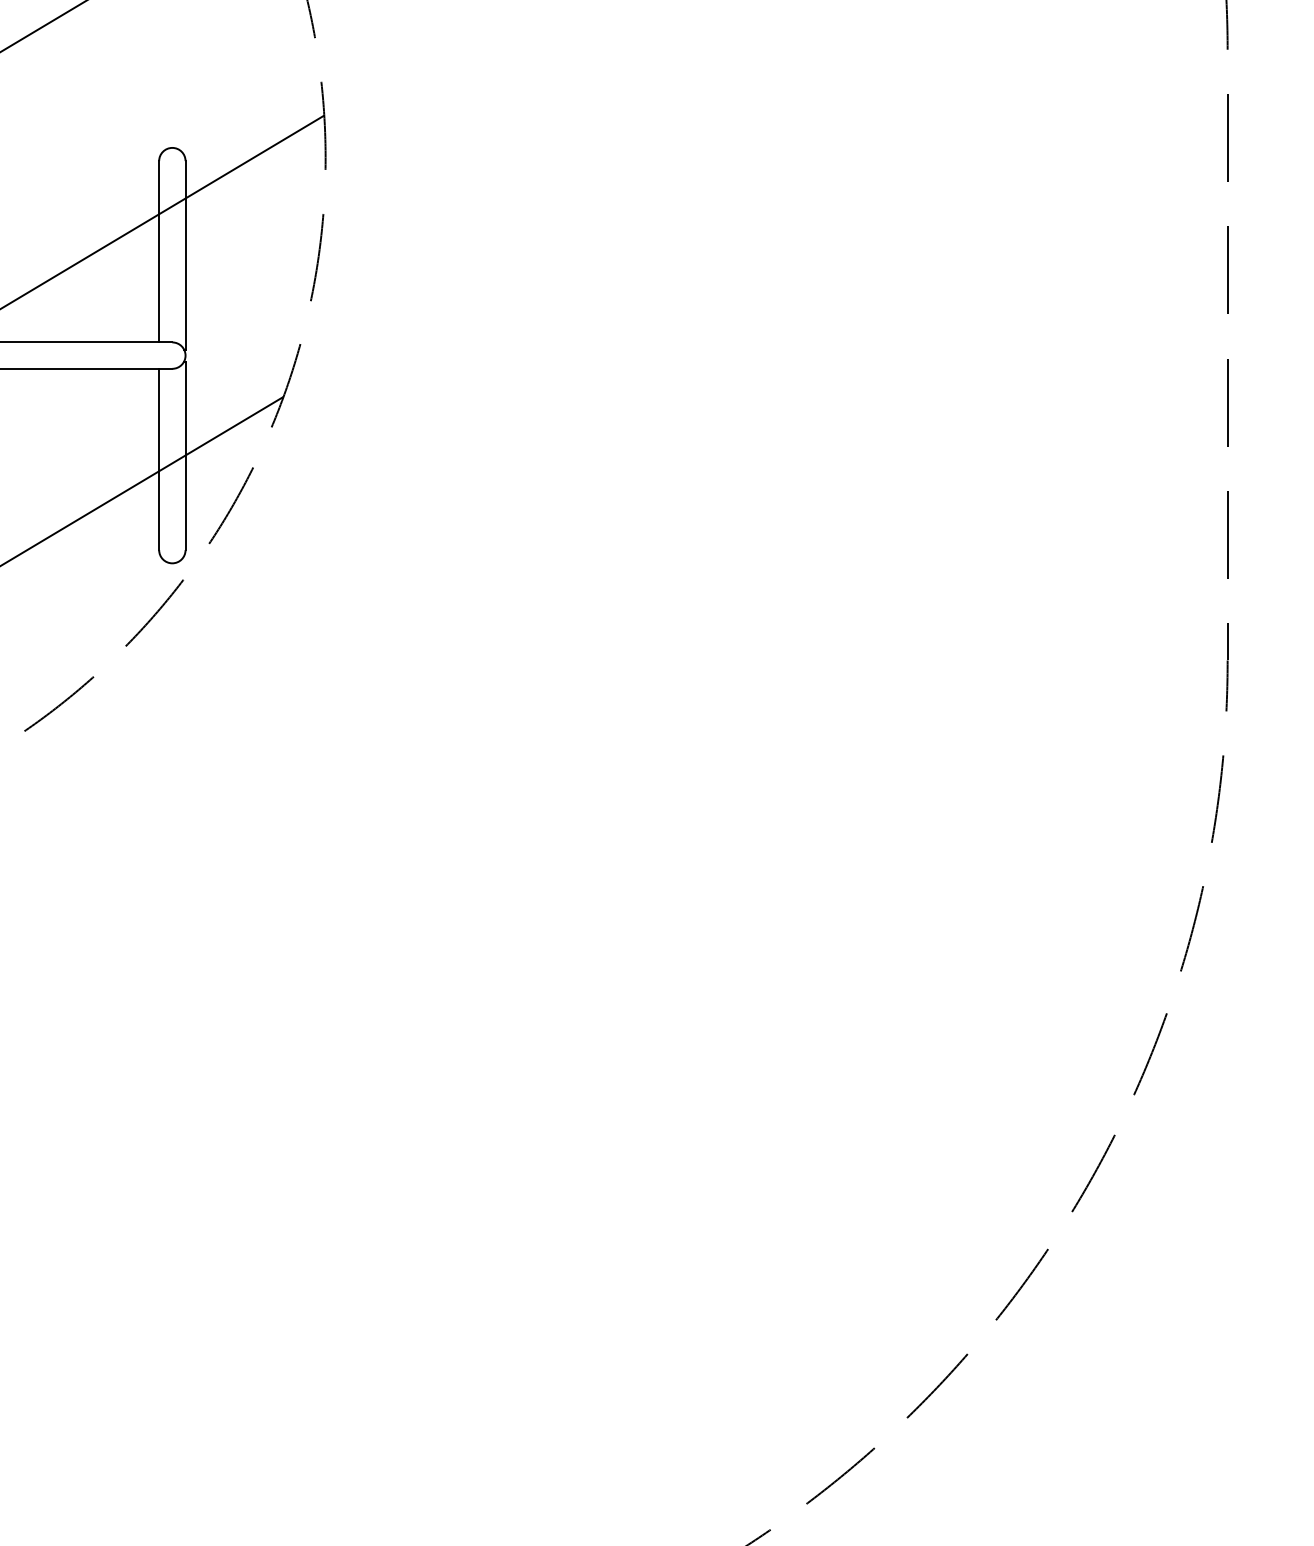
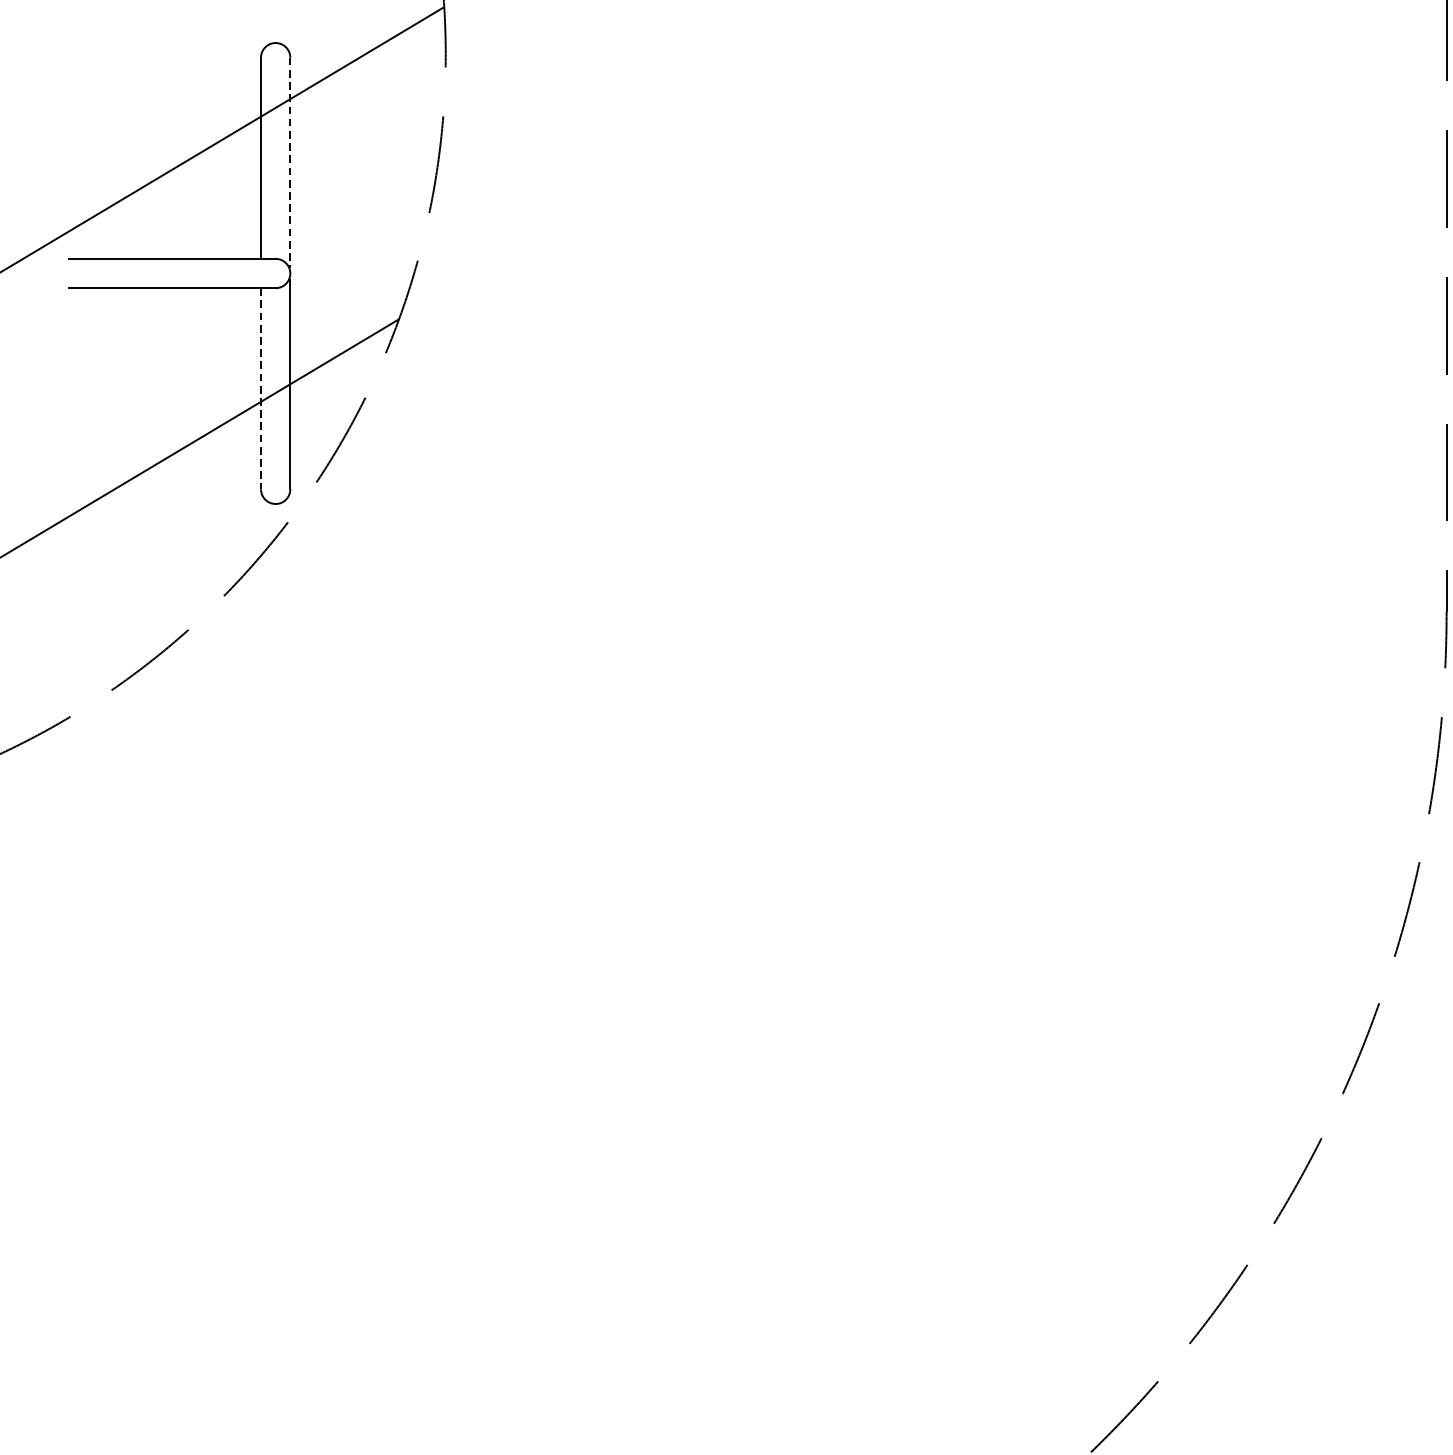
line: (185, 255) -> (290, 162), solid -> dashed
line: (159, 459) -> (261, 388), solid -> dashed

